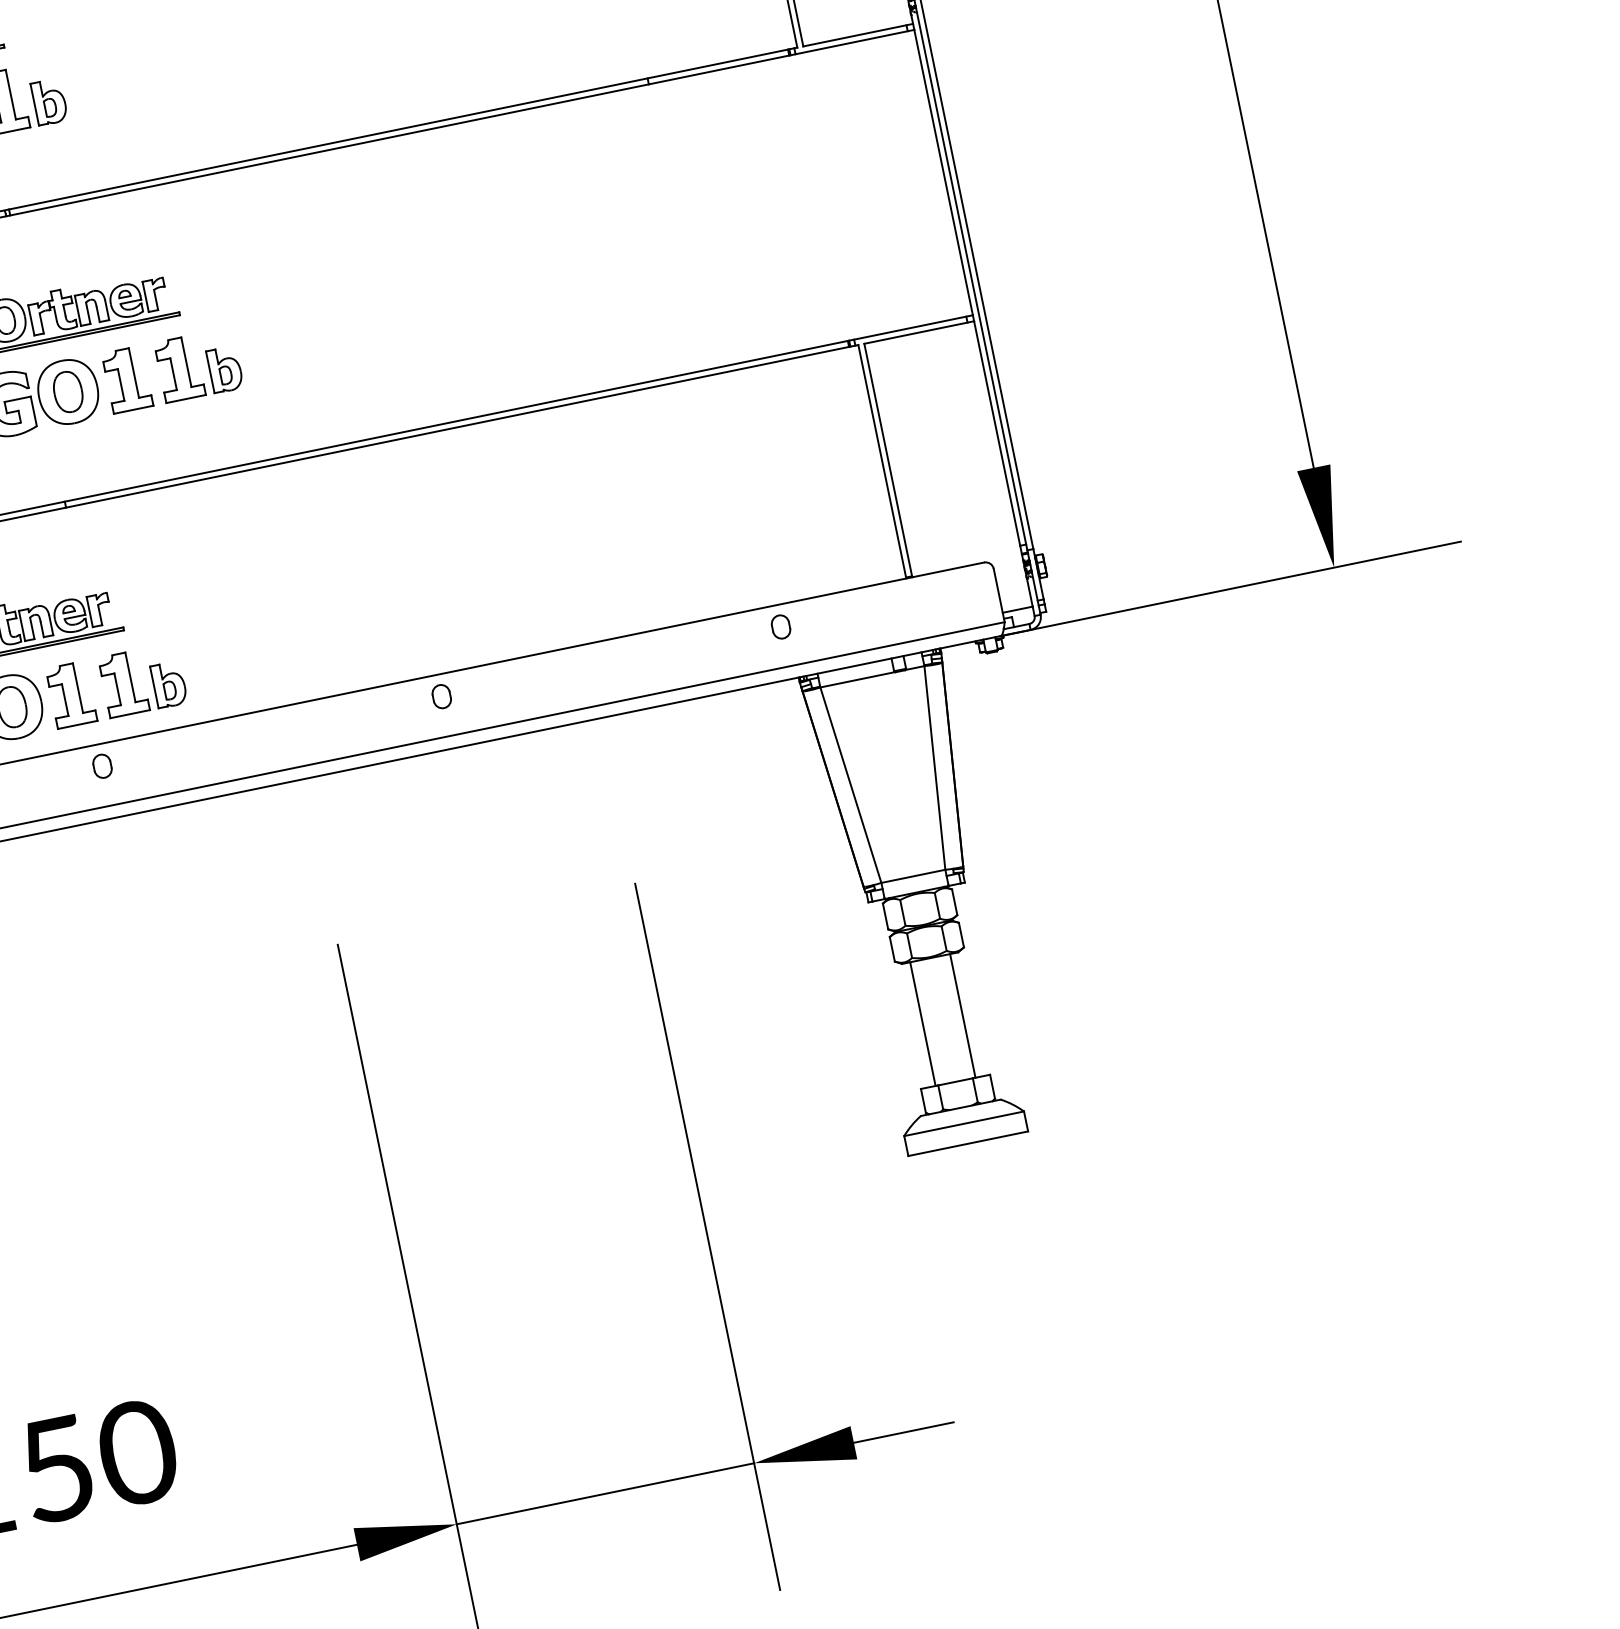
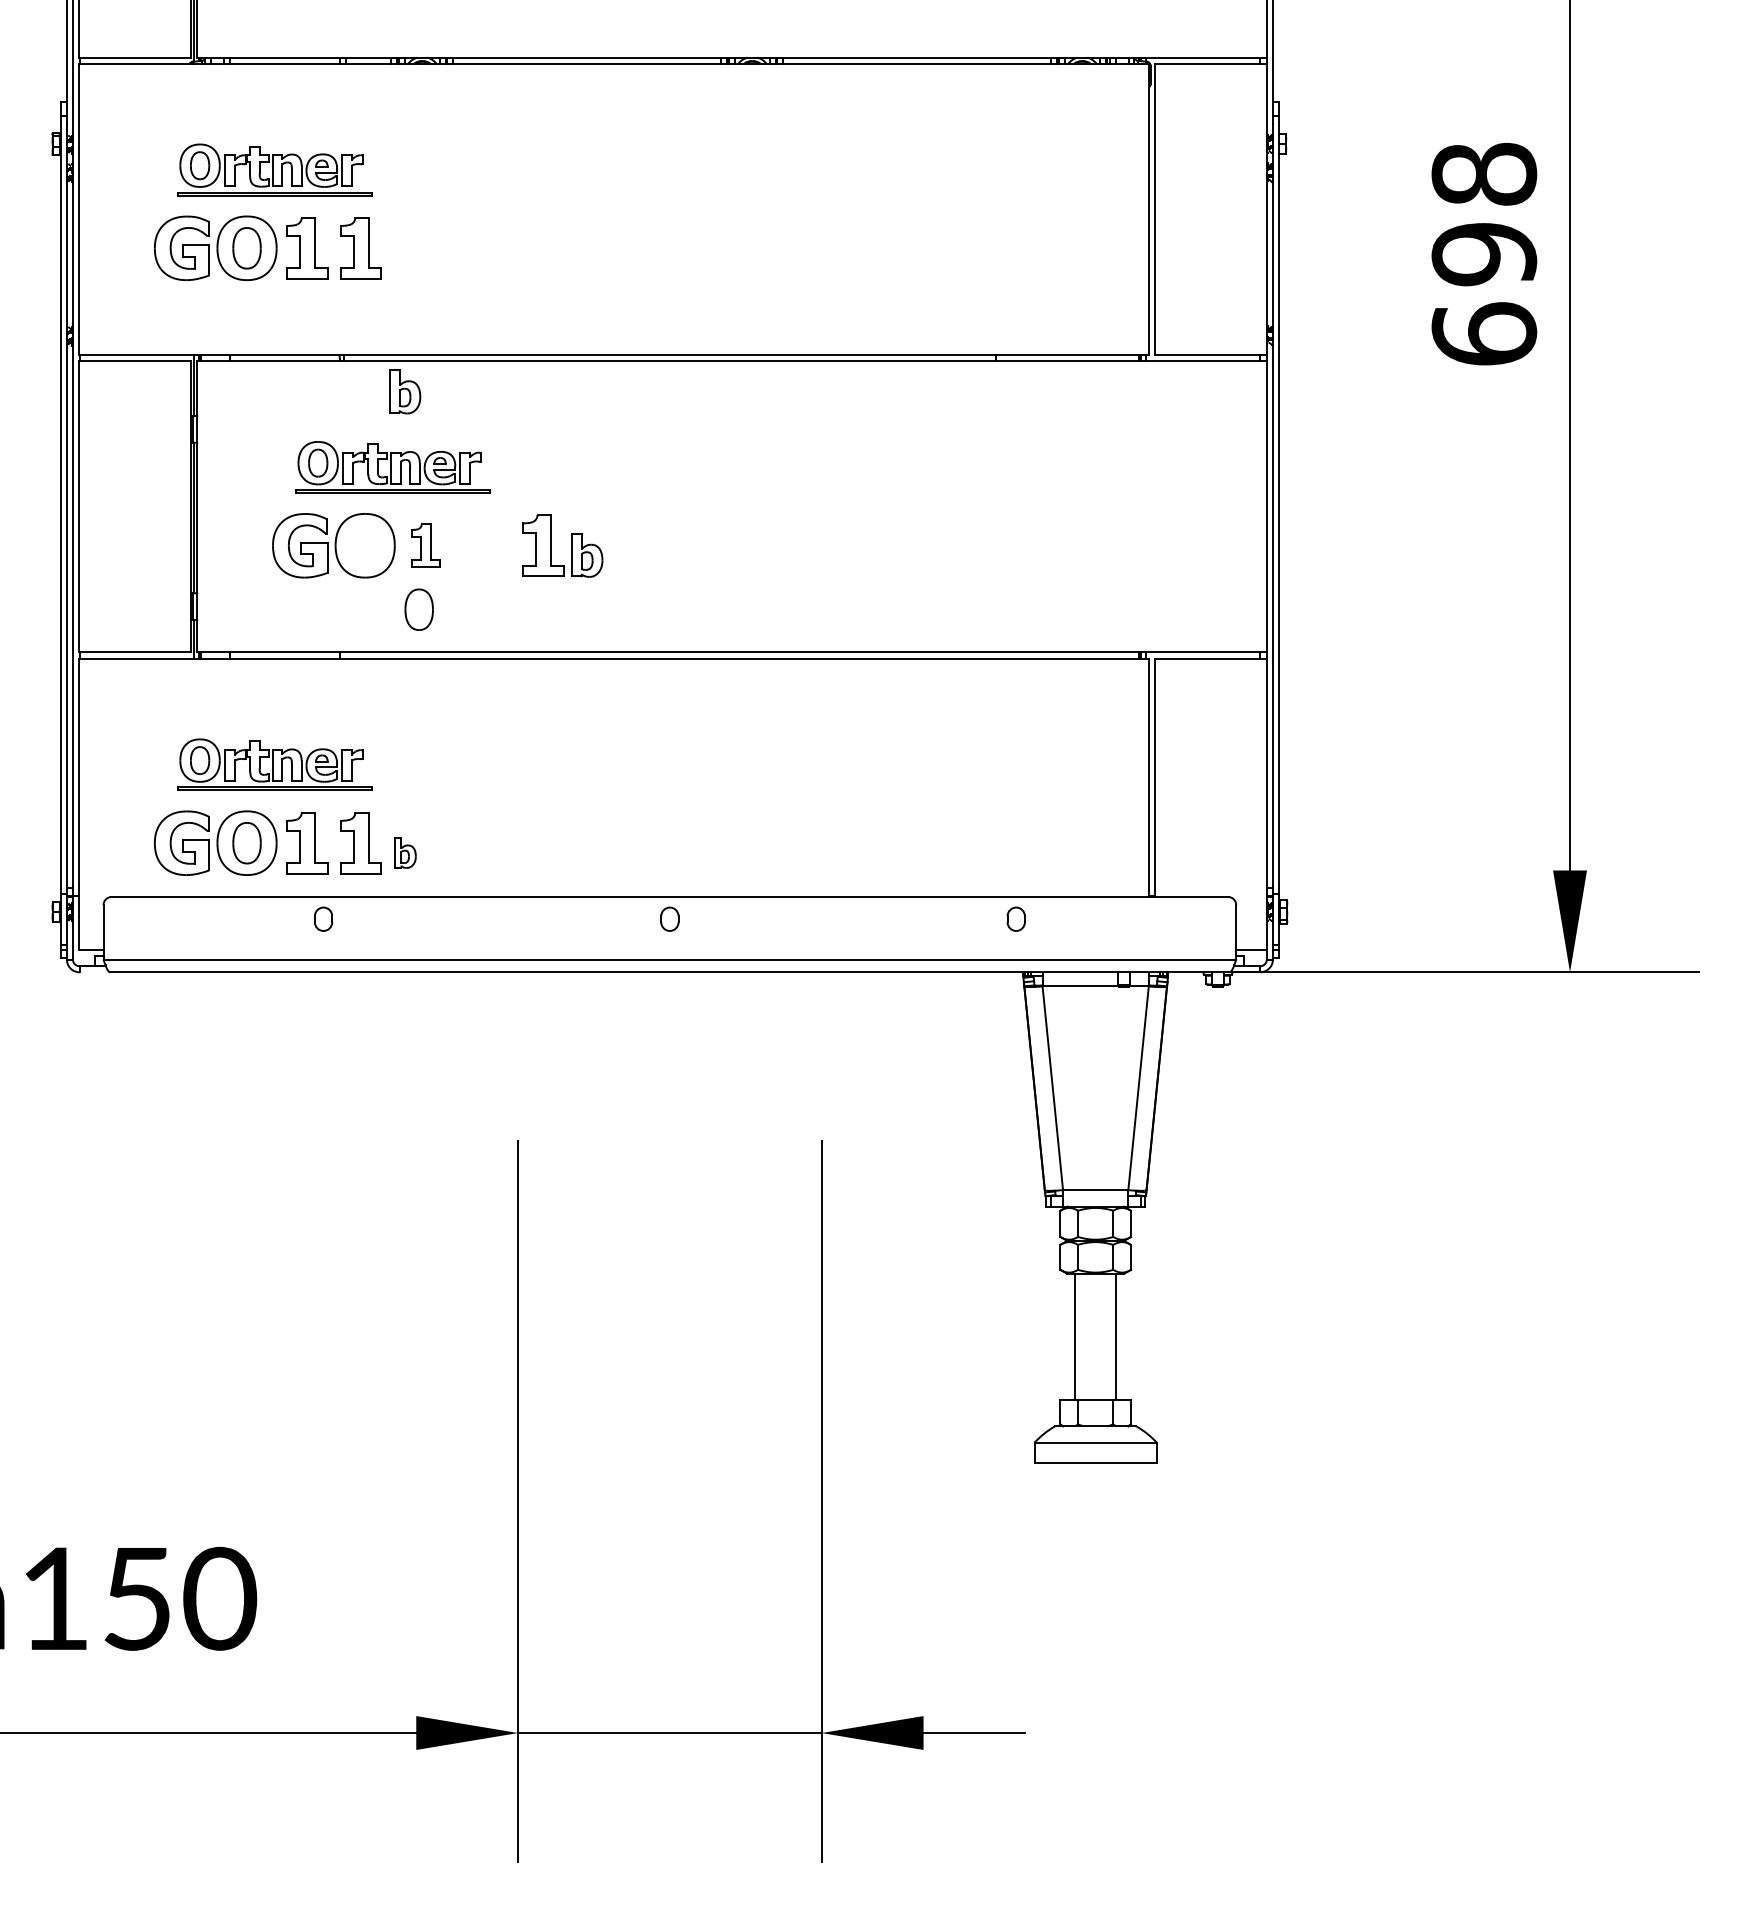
part: (49, 101) -> (405, 391), moved
part: (207, 363) -> (571, 545), moved
part: (127, 379) -> (425, 545), size x0.7
part: (67, 391) -> (418, 609), moved
part: (169, 684) -> (405, 852), size x0.7

